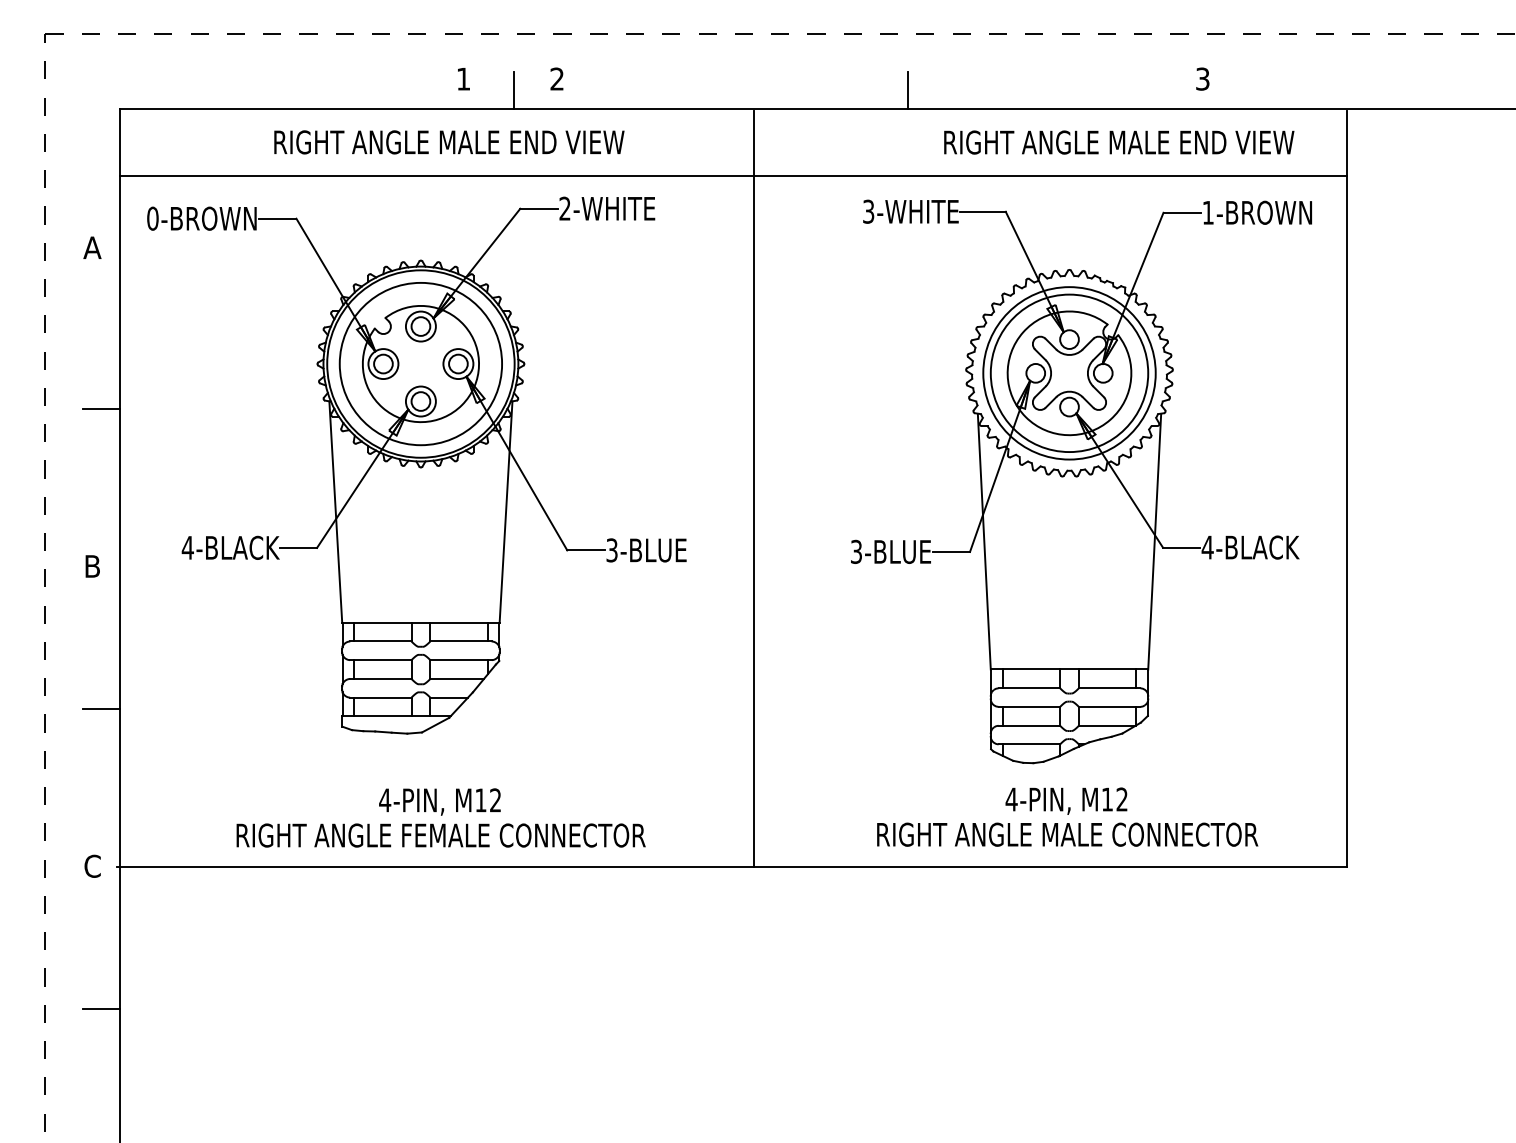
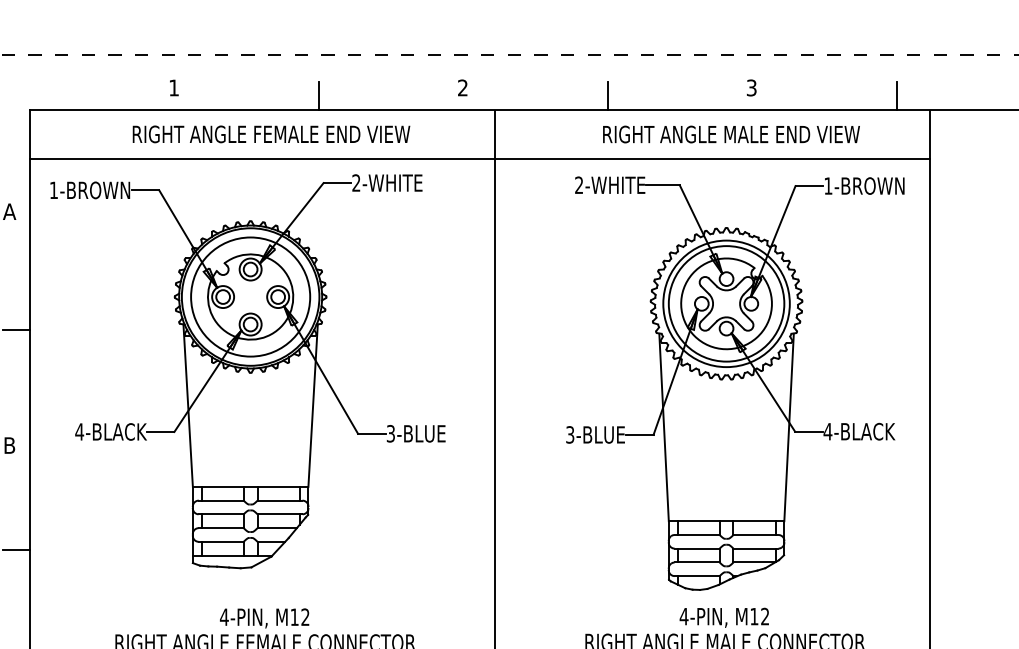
text: (556, 78) -> (462, 87), moved
text: (1202, 78) -> (751, 87), moved
text: (463, 79) -> (174, 88), moved
line: (1301, 90) -> (896, 96), added
text: (449, 142) -> (271, 134), RIGHT ANGLE MALE END VIEW -> RIGHT ANGLE FEMALE END VIEW
text: (1119, 142) -> (731, 134), moved
text: (868, 211) -> (579, 185), 3-WHITE -> 2-WHITE
text: (152, 218) -> (53, 190), 0-BROWN -> 1-BROWN

